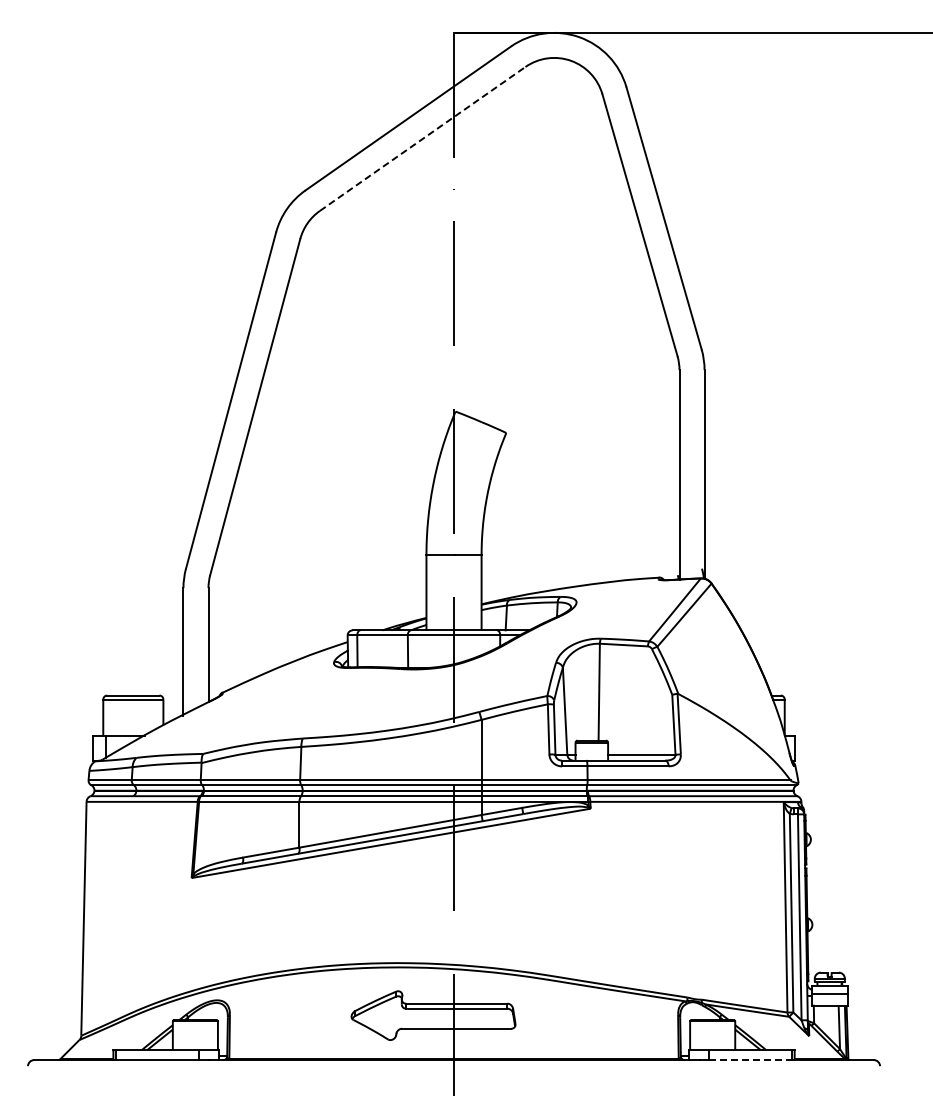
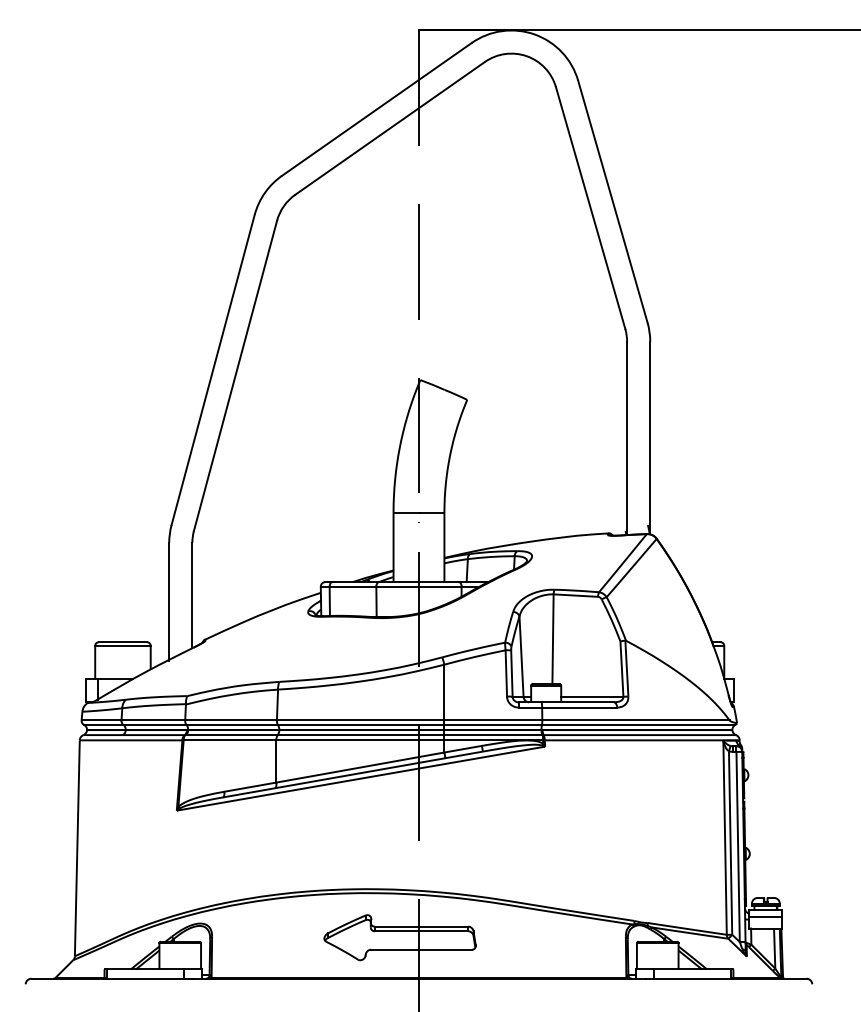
line: (423, 138) -> (390, 127), dashed -> solid
line: (750, 1060) -> (692, 979), dashed -> solid

